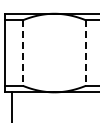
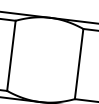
line: (22, 53) -> (11, 56), dashed -> solid
line: (85, 53) -> (78, 64), dashed -> solid

